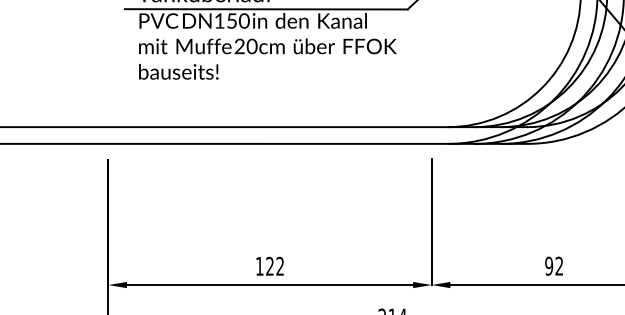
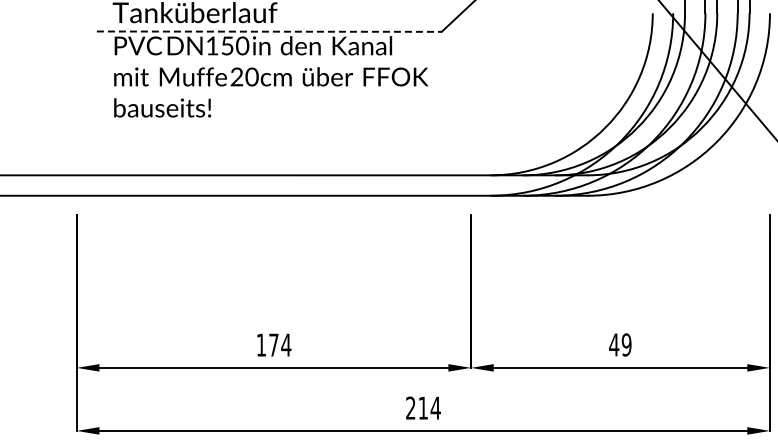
line: (266, 9) -> (269, 31), solid -> dashed
text: (275, 265) -> (280, 344), 122 -> 174
text: (554, 265) -> (620, 344), 92 -> 49

